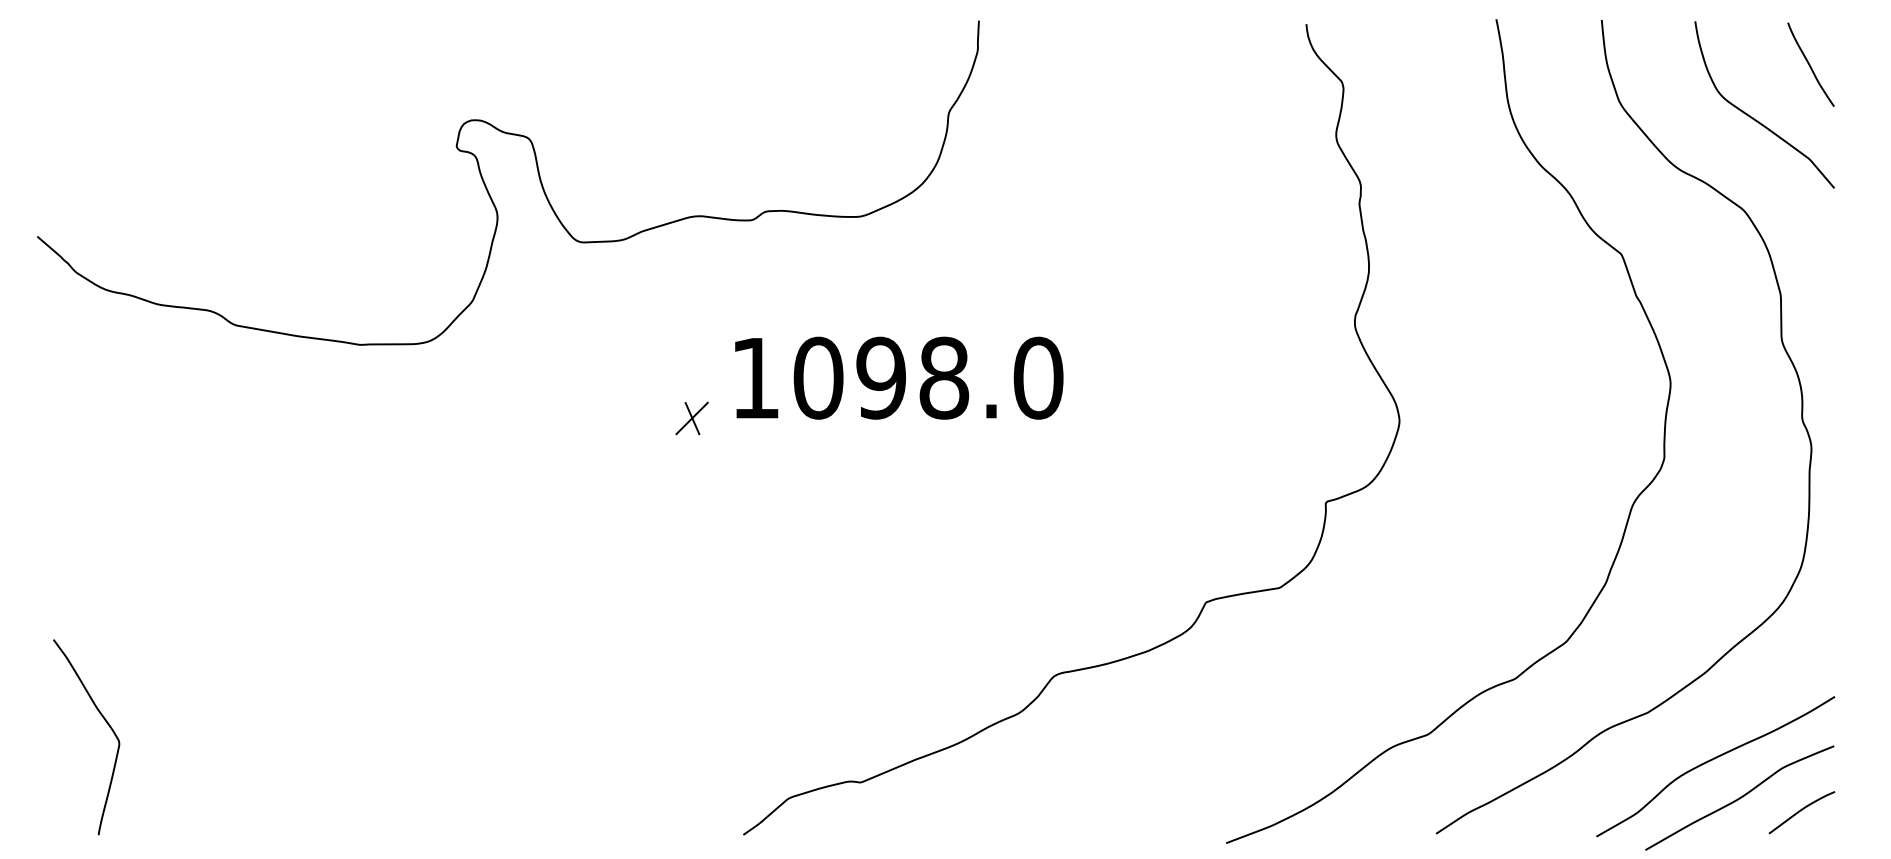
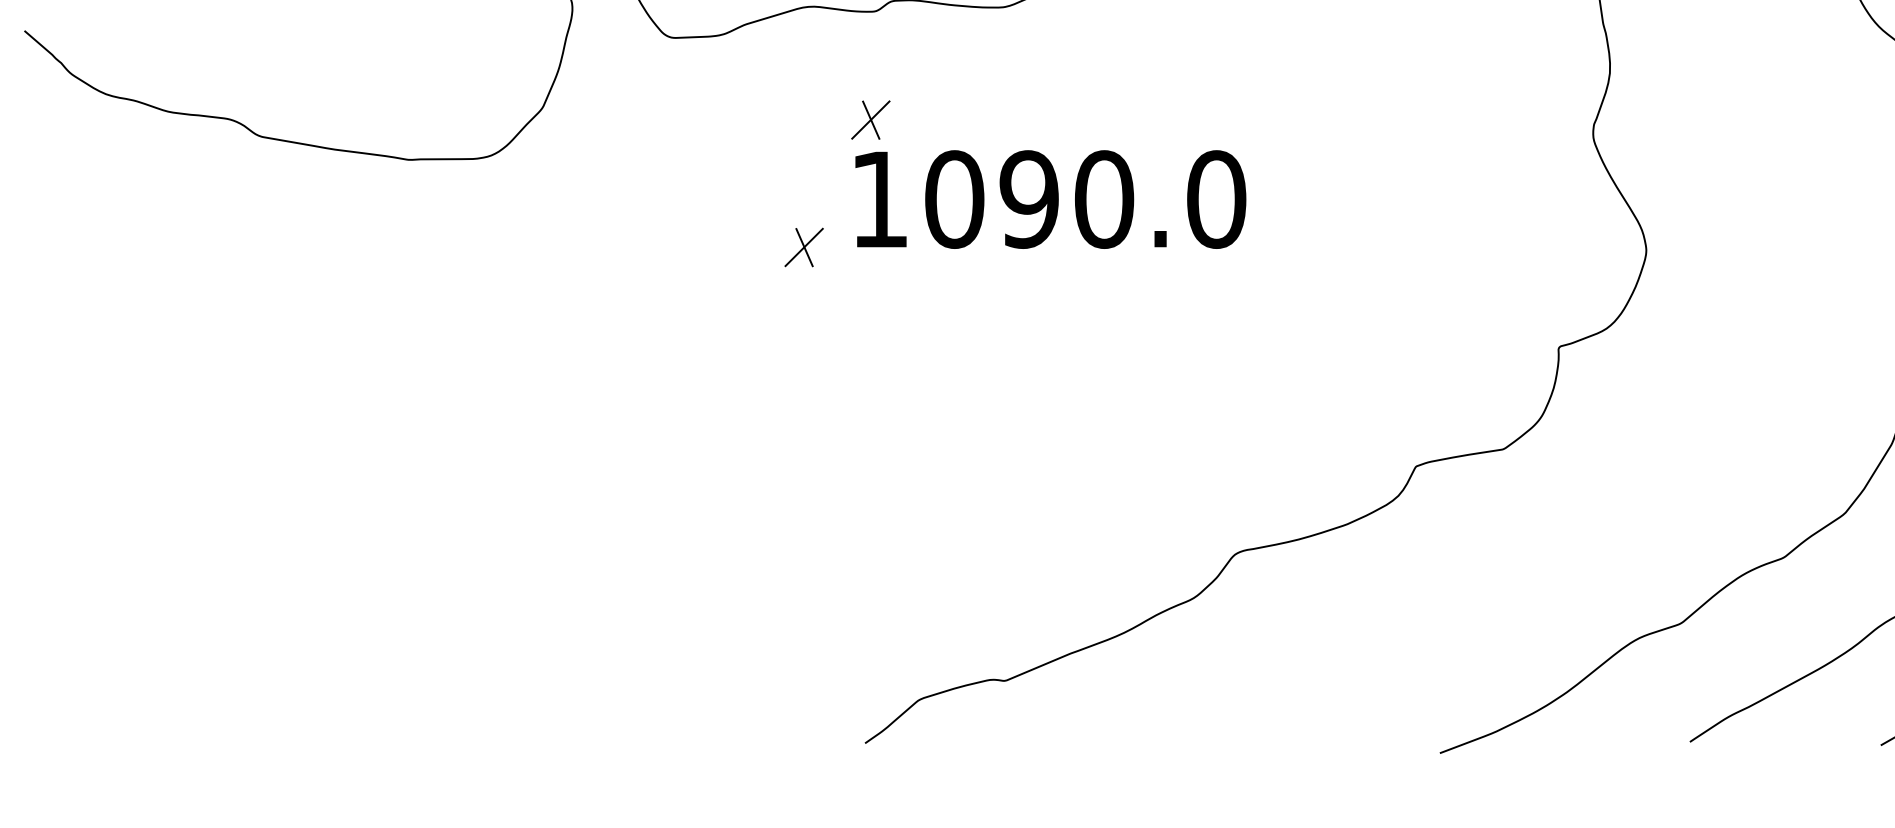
part: (747, 311) -> (870, 120), added
text: (944, 378) -> (1104, 199), 1098.0 -> 1090.0
curve: (106, 723) -> (106, 610), removed

